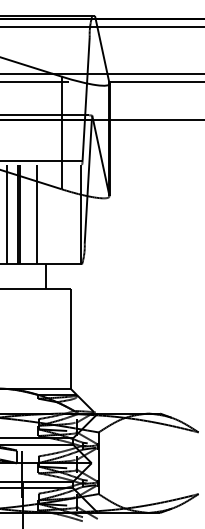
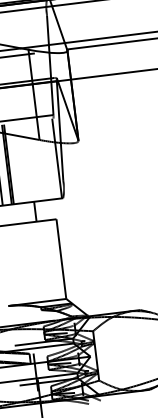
line: (37, 214) -> (22, 162), removed

